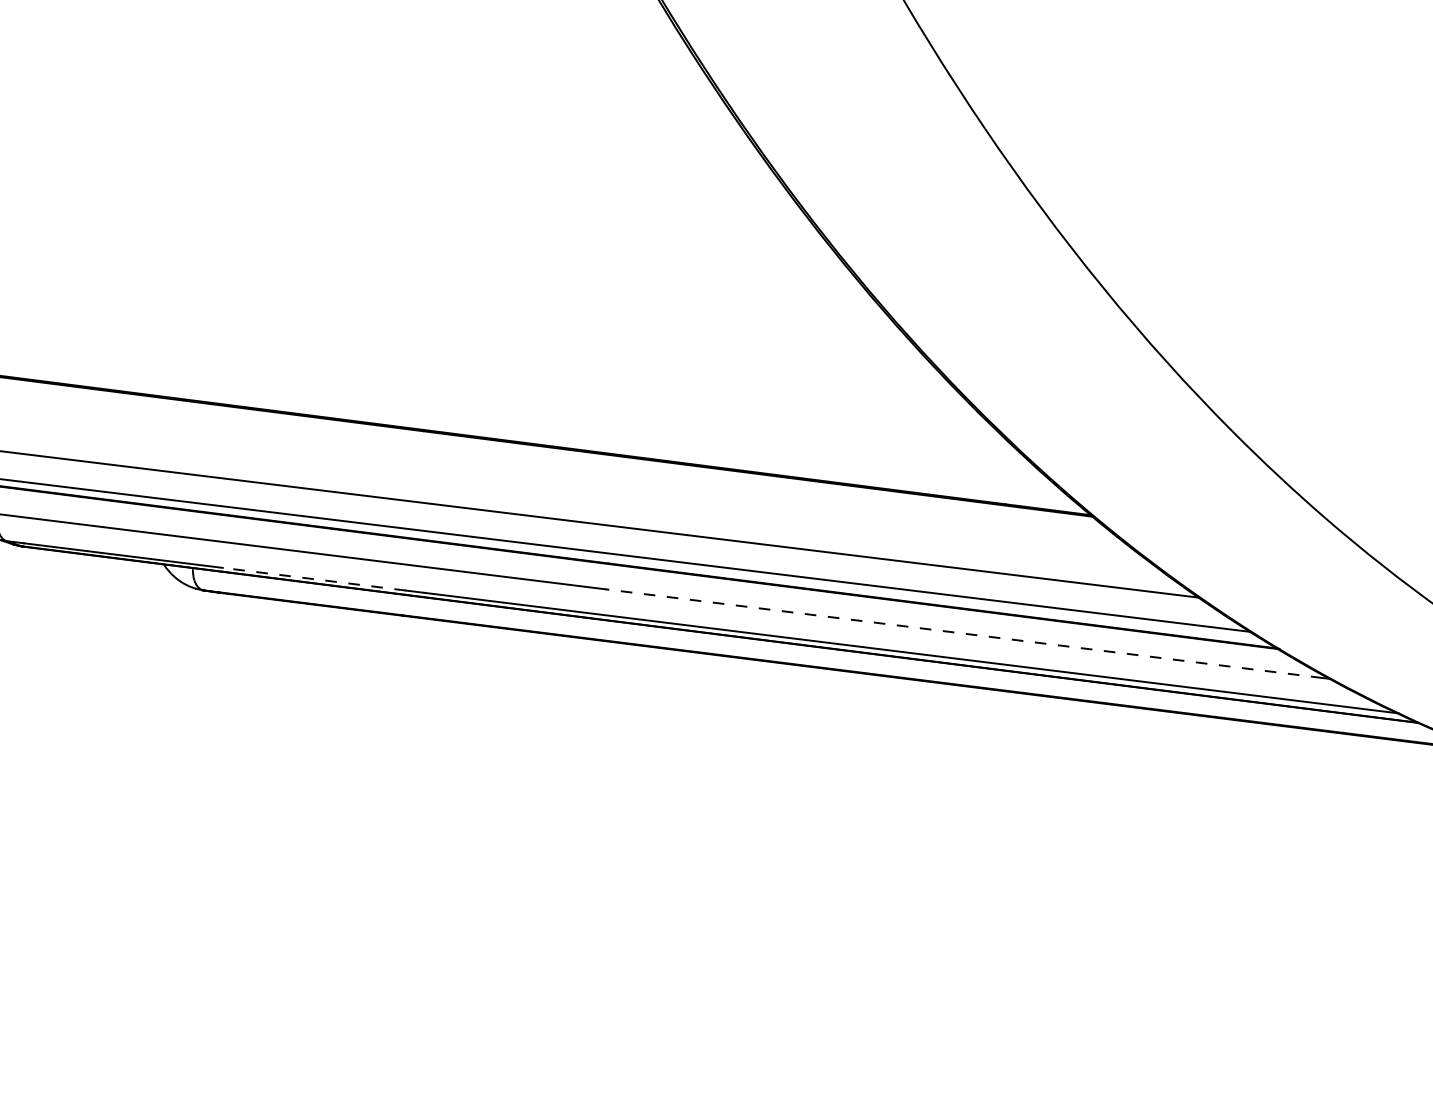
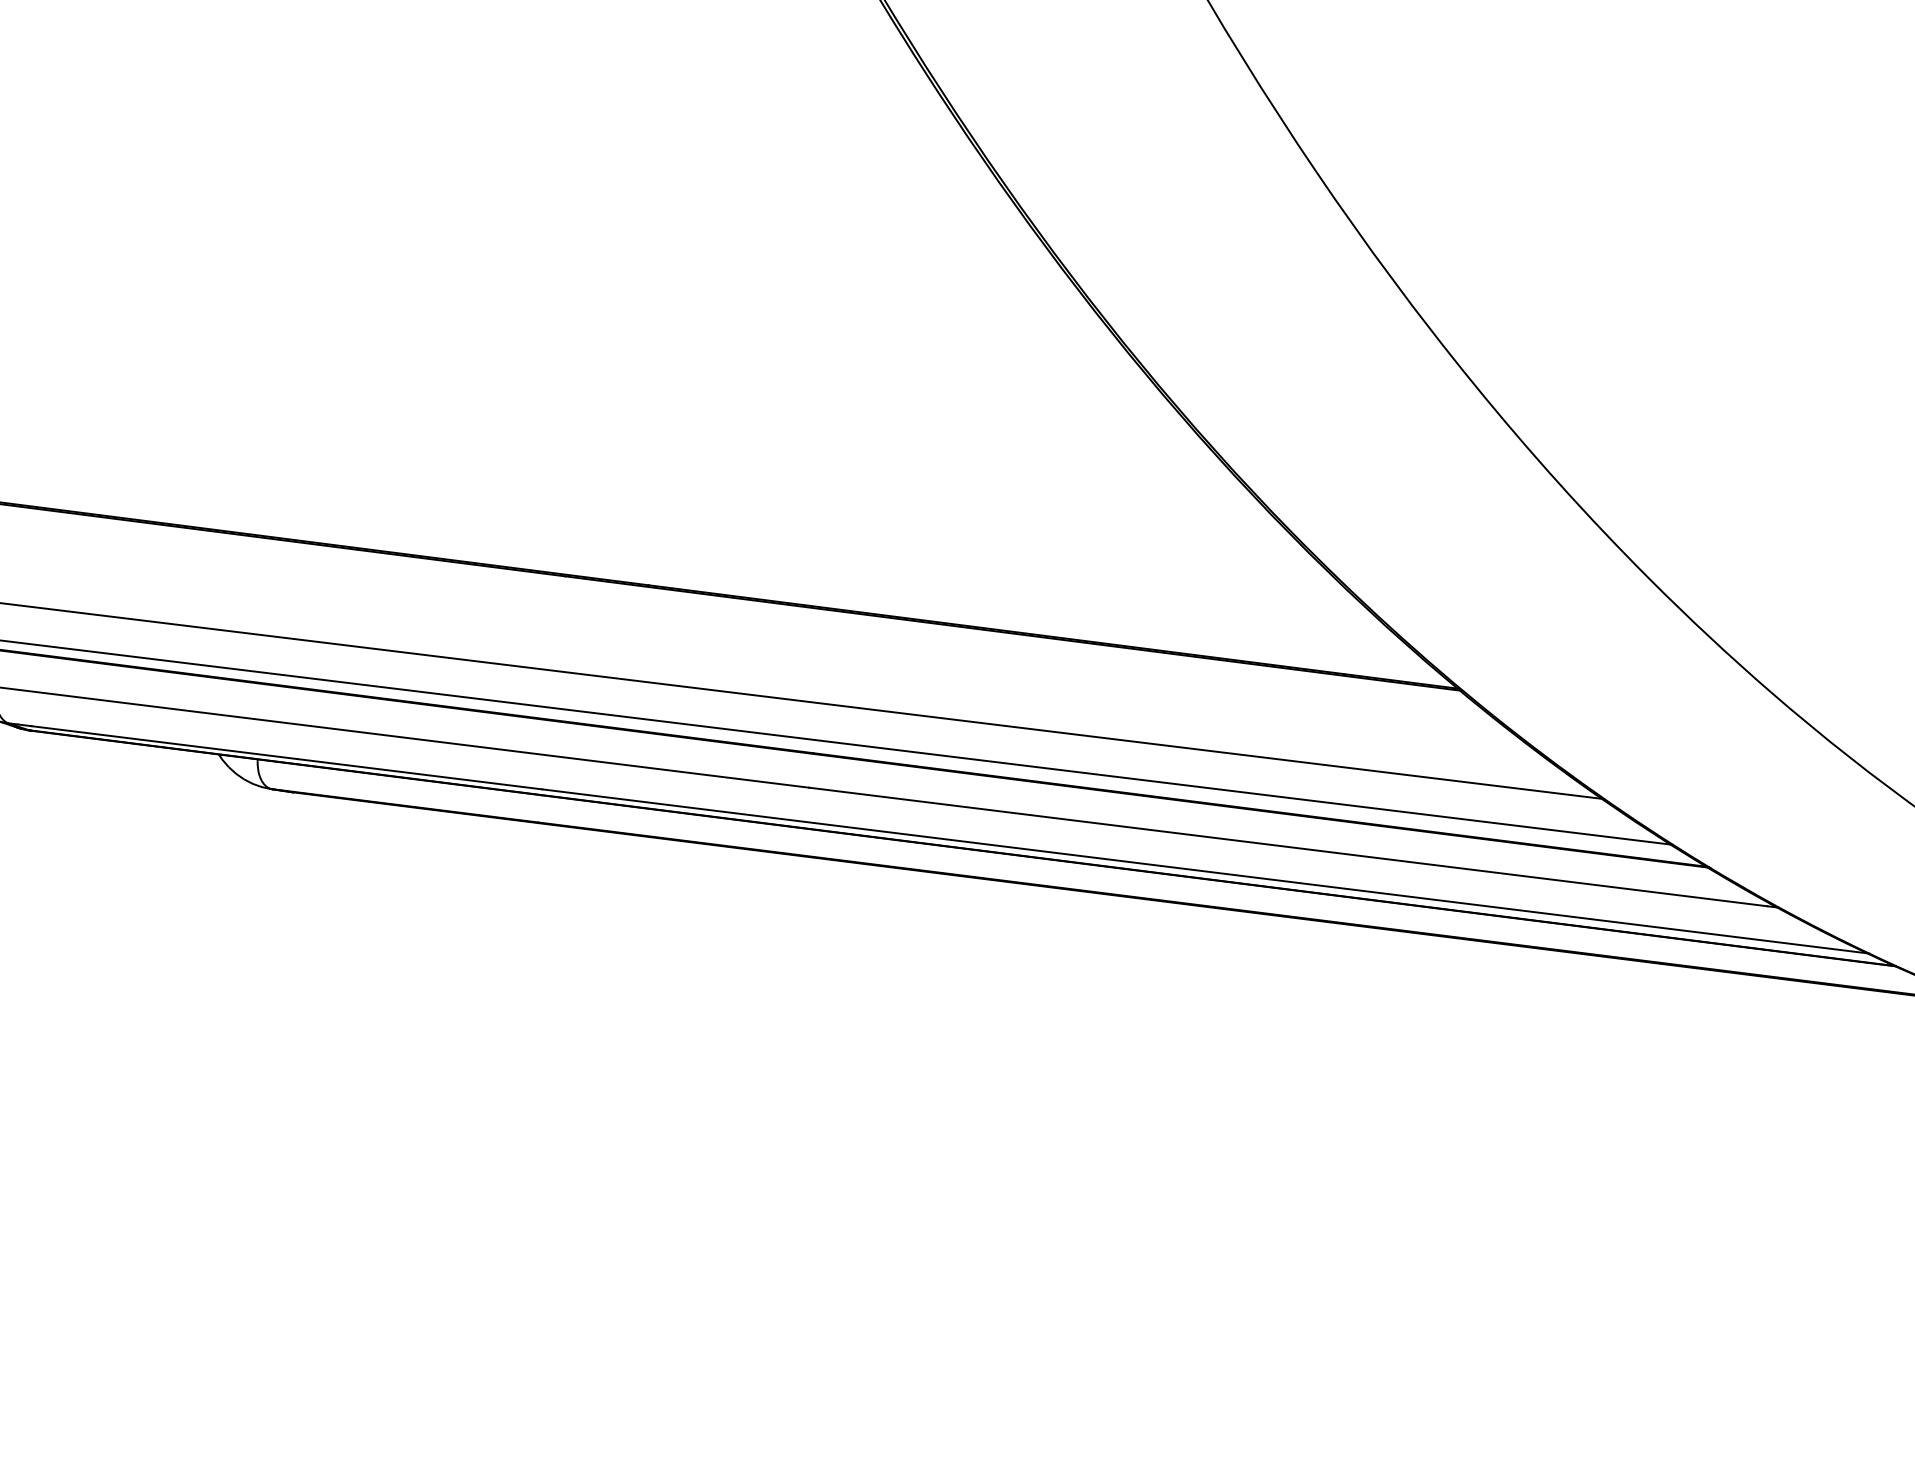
line: (314, 579) -> (419, 774), dashed -> solid
line: (964, 633) -> (1288, 846), dashed -> solid

